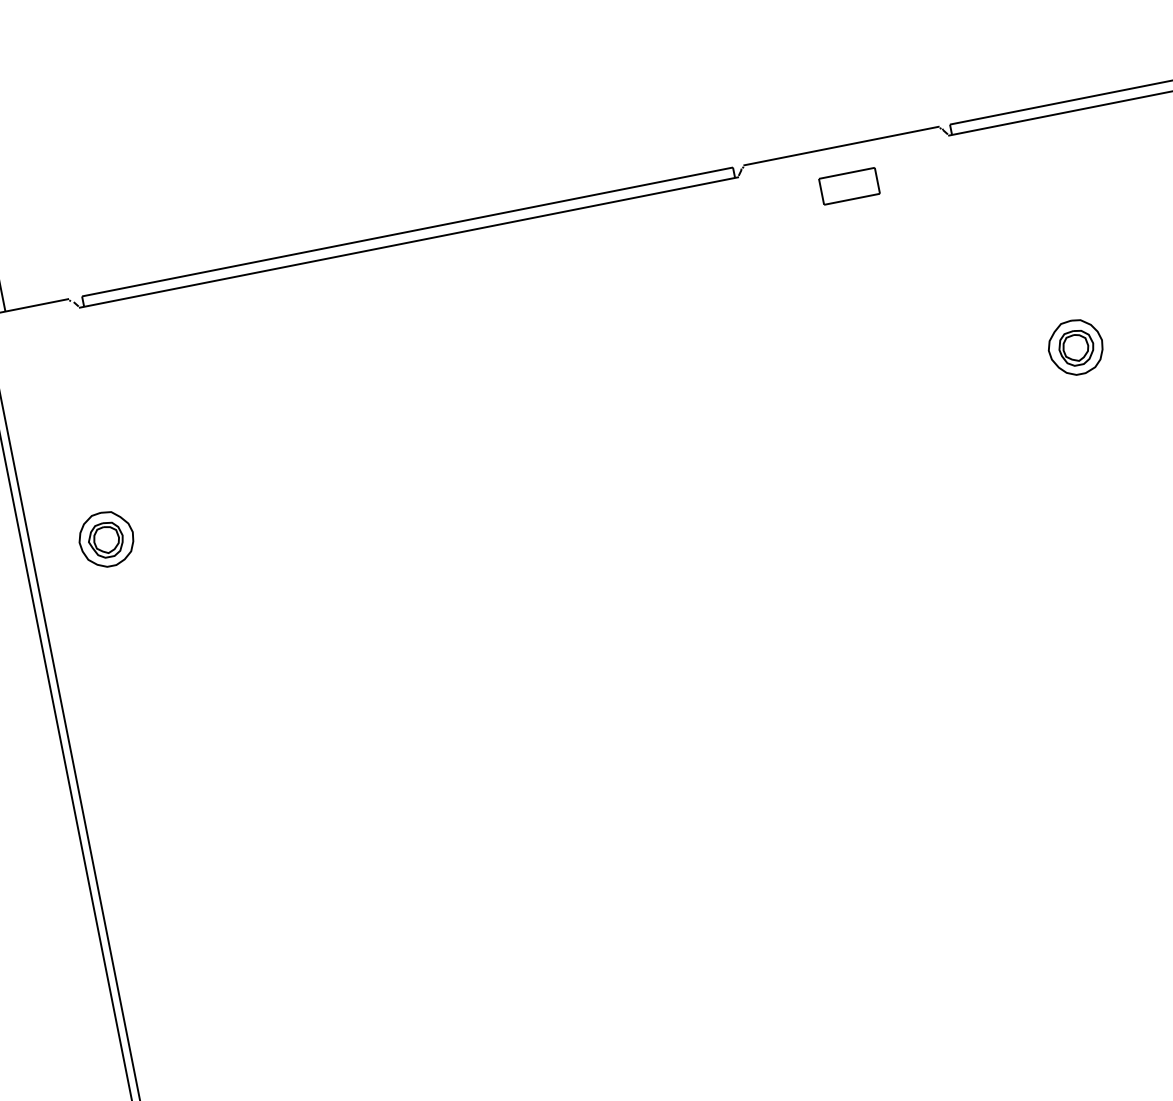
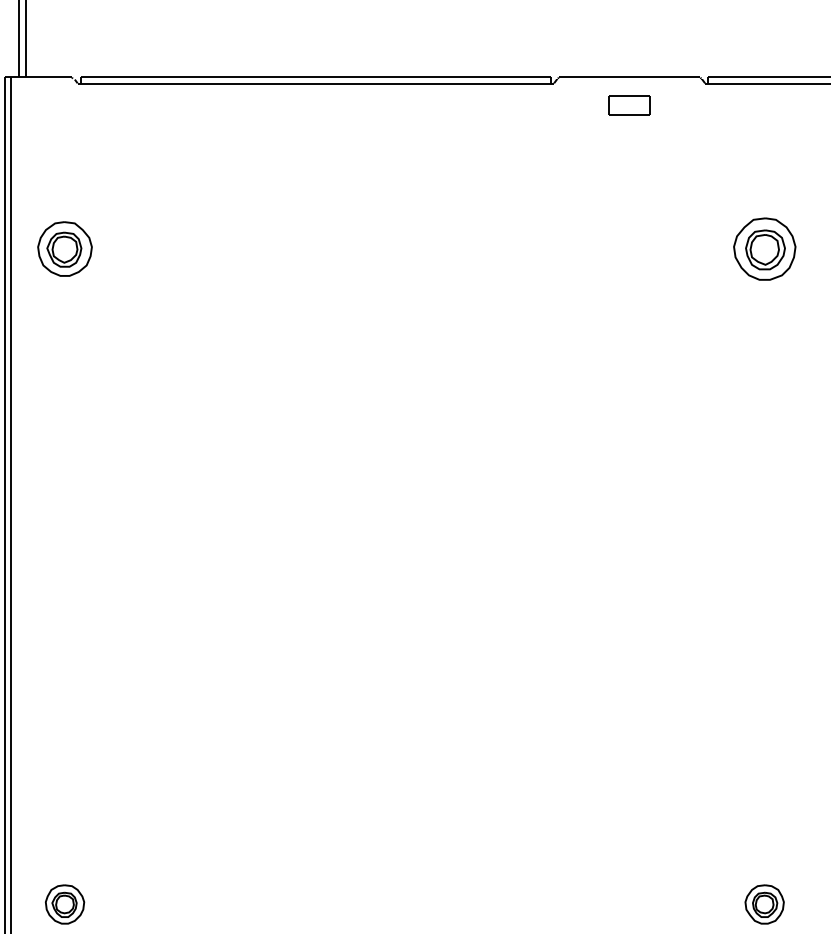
part: (1075, 346) -> (764, 248), size x1.6
part: (105, 538) -> (64, 248), size x1.4

